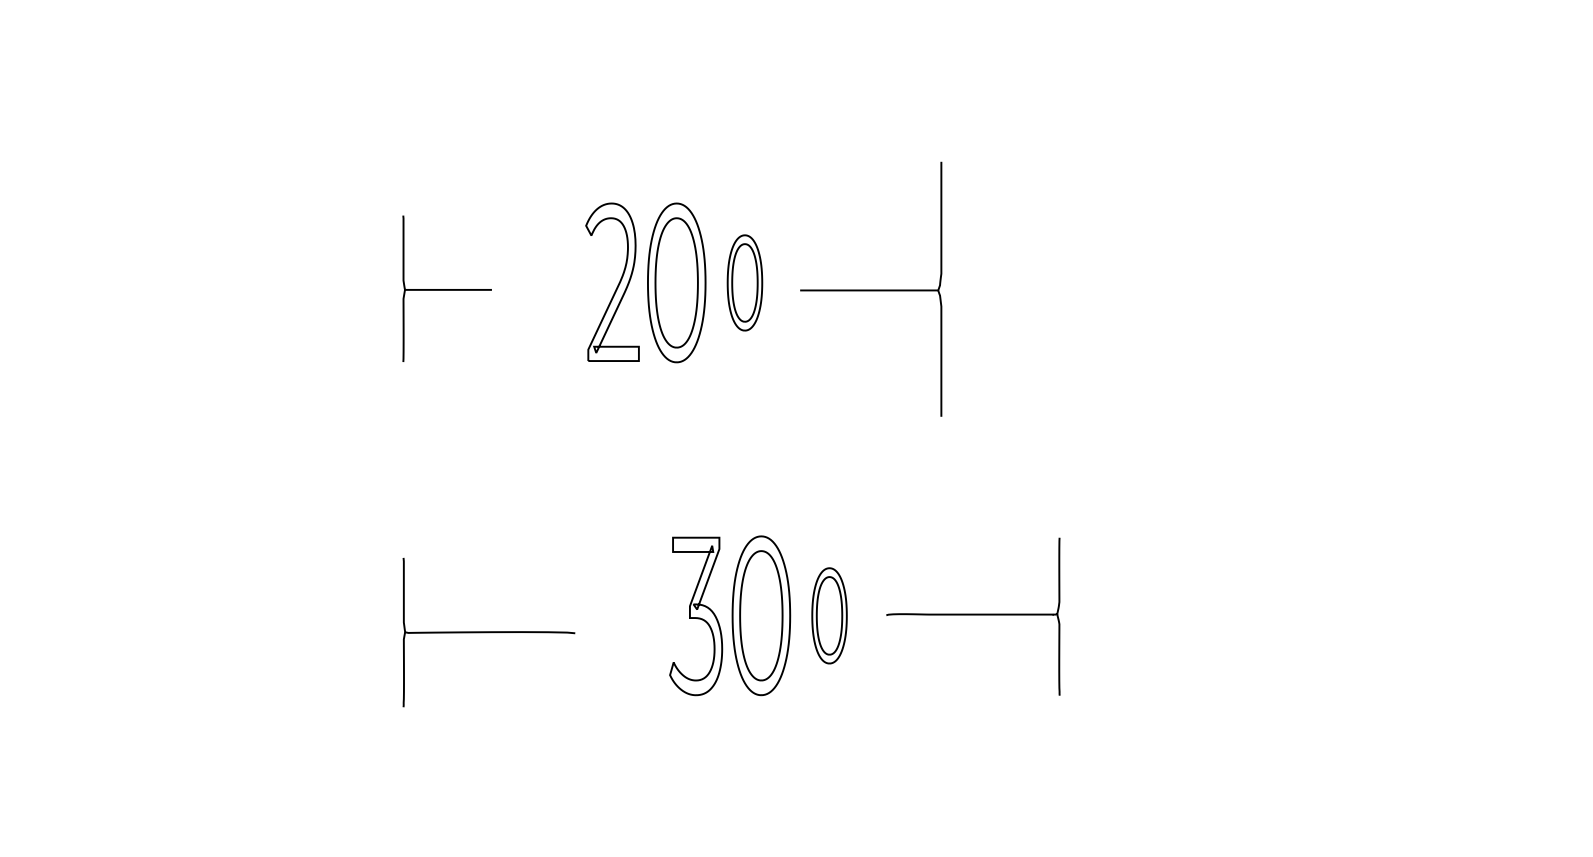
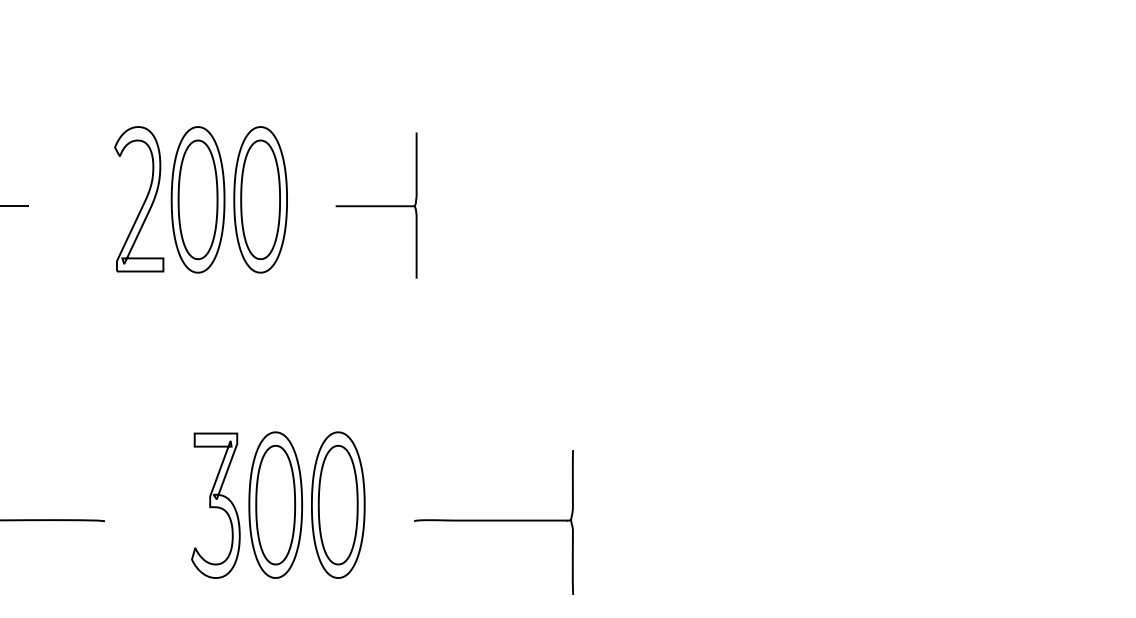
part: (744, 282) -> (260, 199), size x1.67
part: (870, 288) -> (375, 204), size x0.62
part: (829, 615) -> (338, 504), size x1.67
part: (973, 616) -> (494, 522), moved

